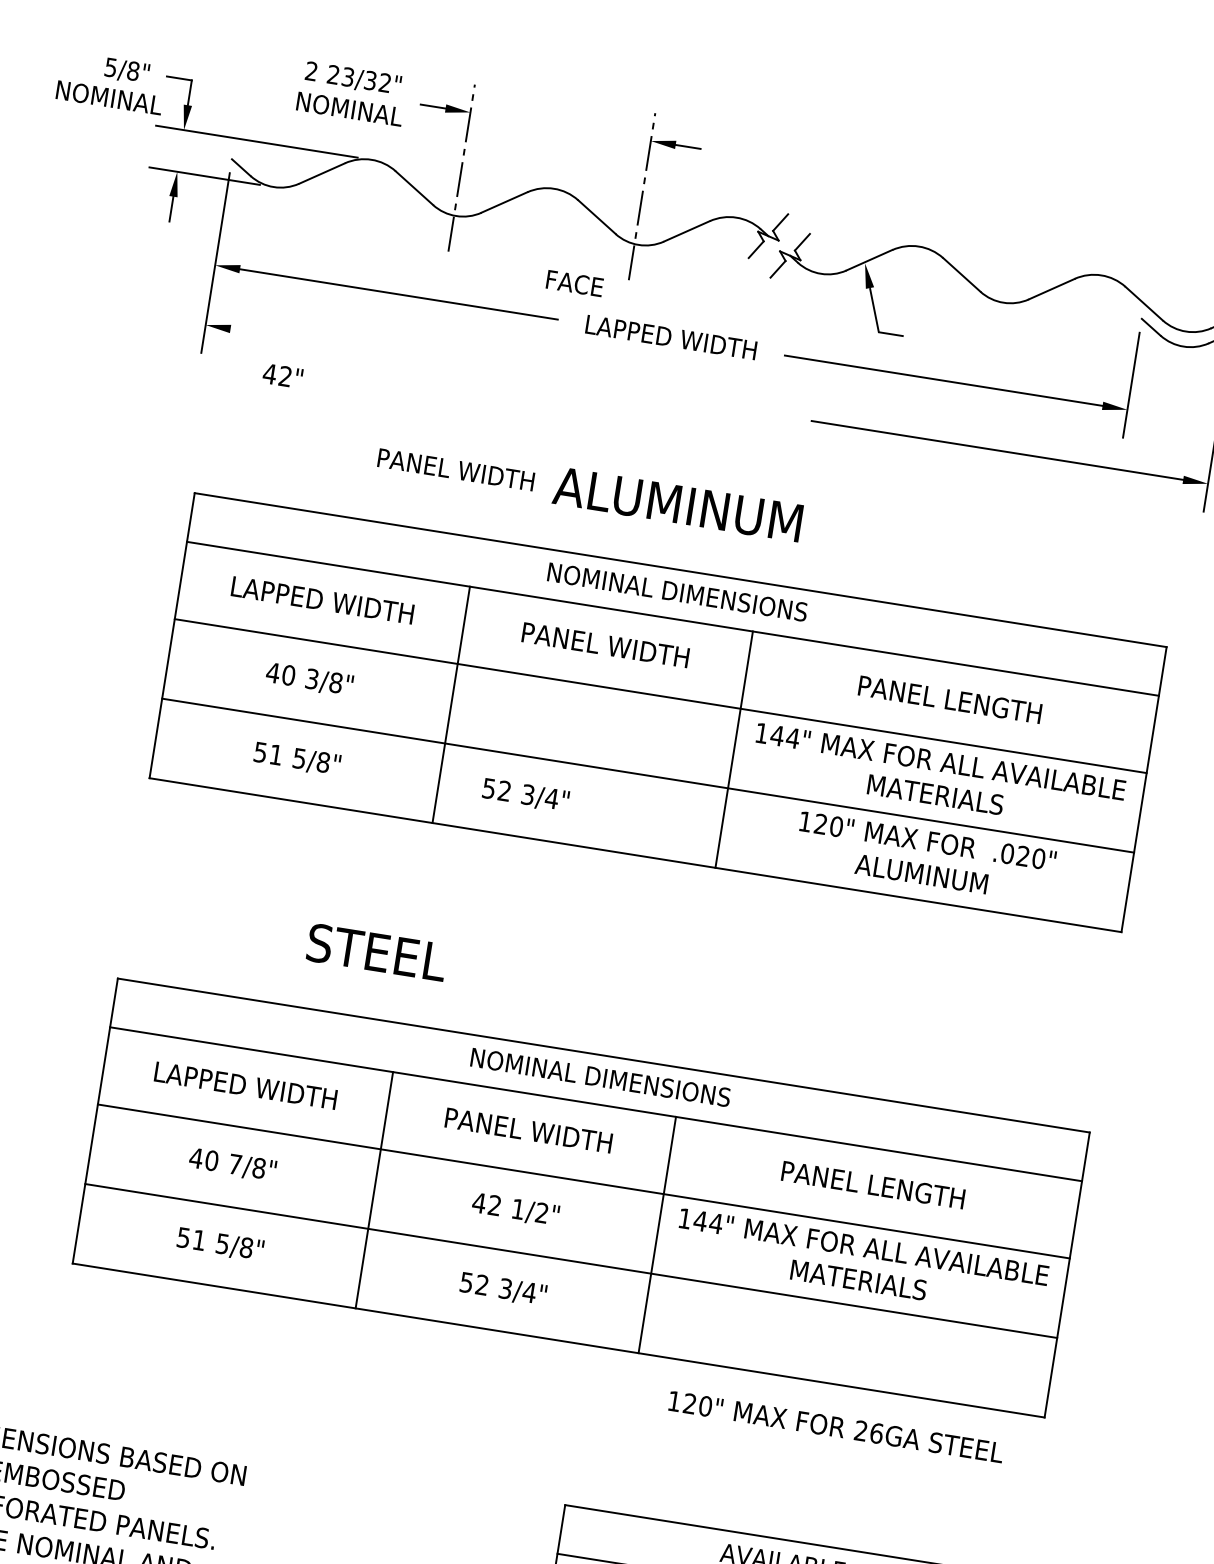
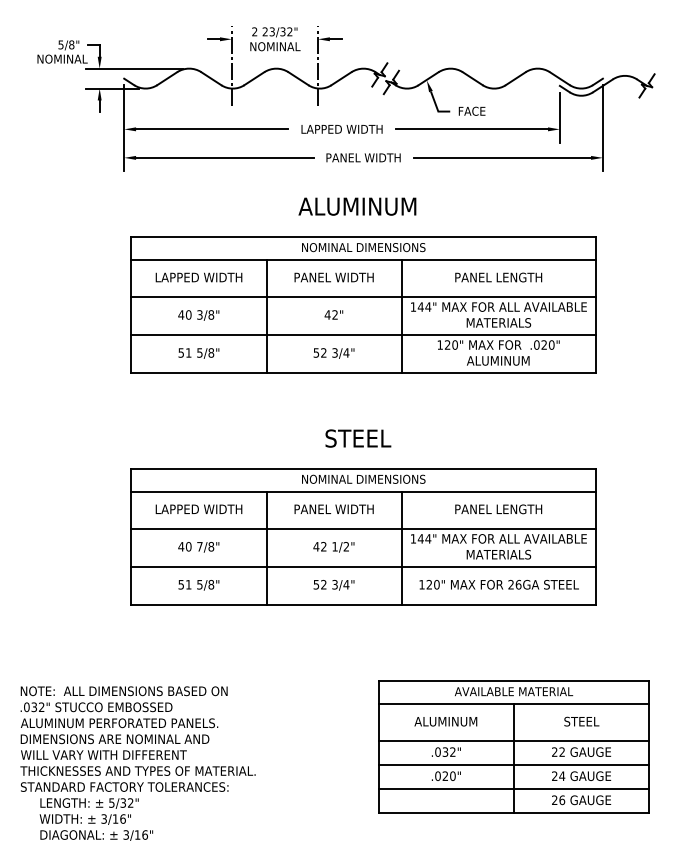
text: (352, 94) -> (275, 39), moved
text: (573, 281) -> (471, 110), moved
line: (415, 357) -> (224, 157), added
text: (282, 374) -> (333, 314), moved
text: (456, 469) -> (363, 157), moved
text: (524, 795) -> (333, 353), moved
text: (377, 952) -> (358, 438), moved
text: (834, 1426) -> (498, 584), moved

